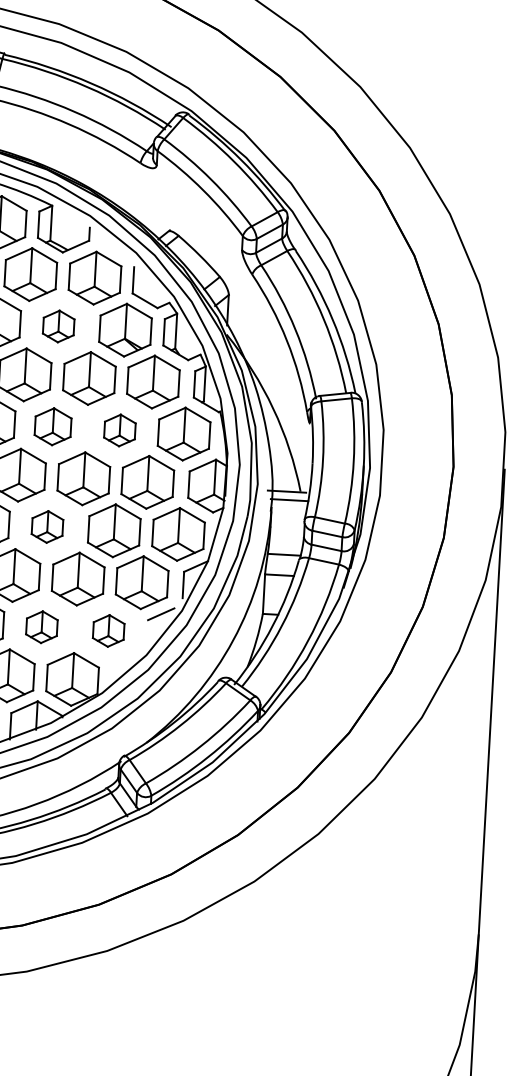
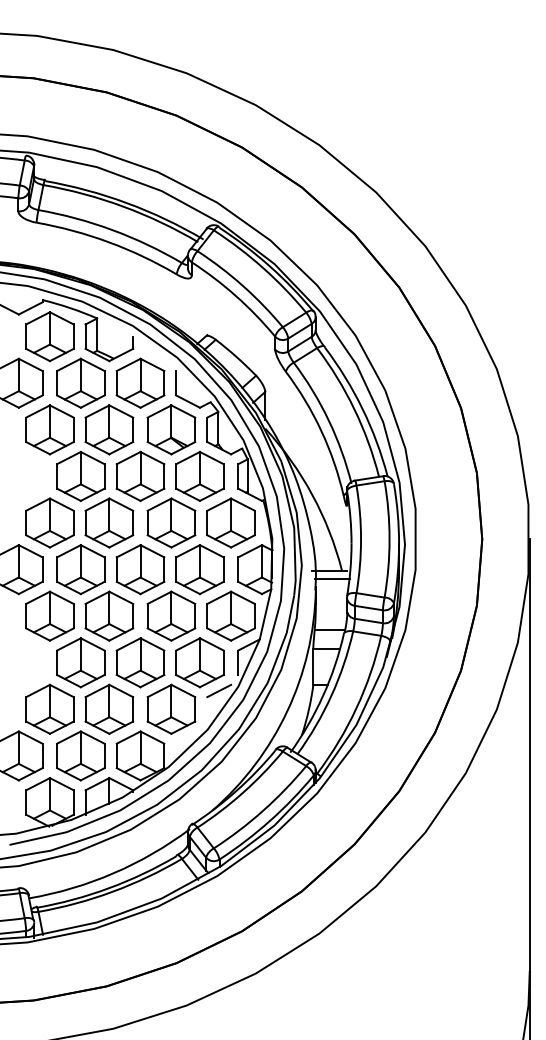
part: (58, 326) -> (109, 429), size x1.67
part: (53, 426) -> (109, 522), size x1.43
part: (119, 429) -> (171, 522), size x1.67
part: (47, 526) -> (109, 615), size x1.67
part: (42, 626) -> (109, 708), size x1.67
part: (108, 630) -> (171, 708), size x1.67

